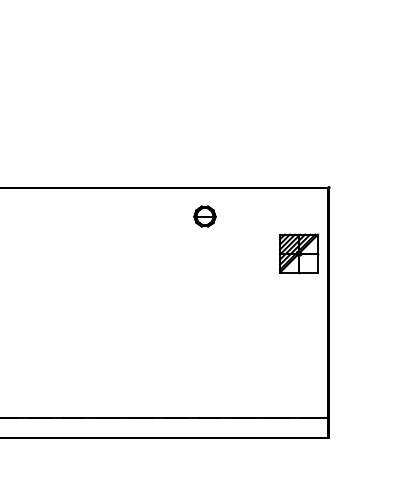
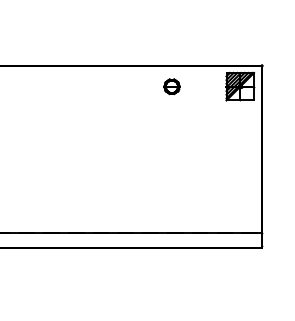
part: (299, 253) -> (240, 86), moved

